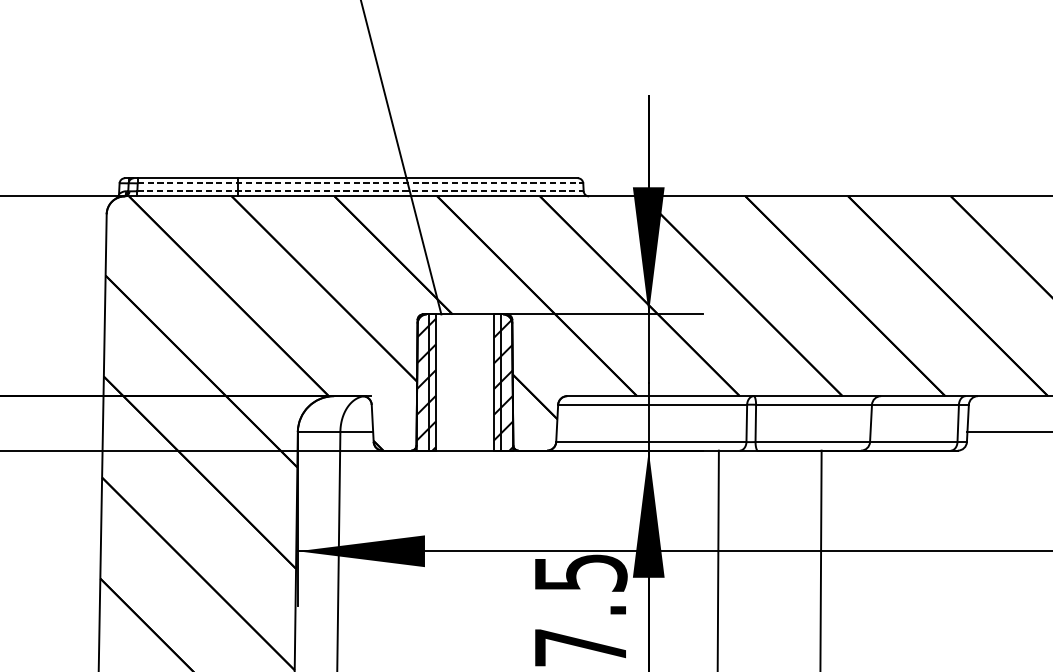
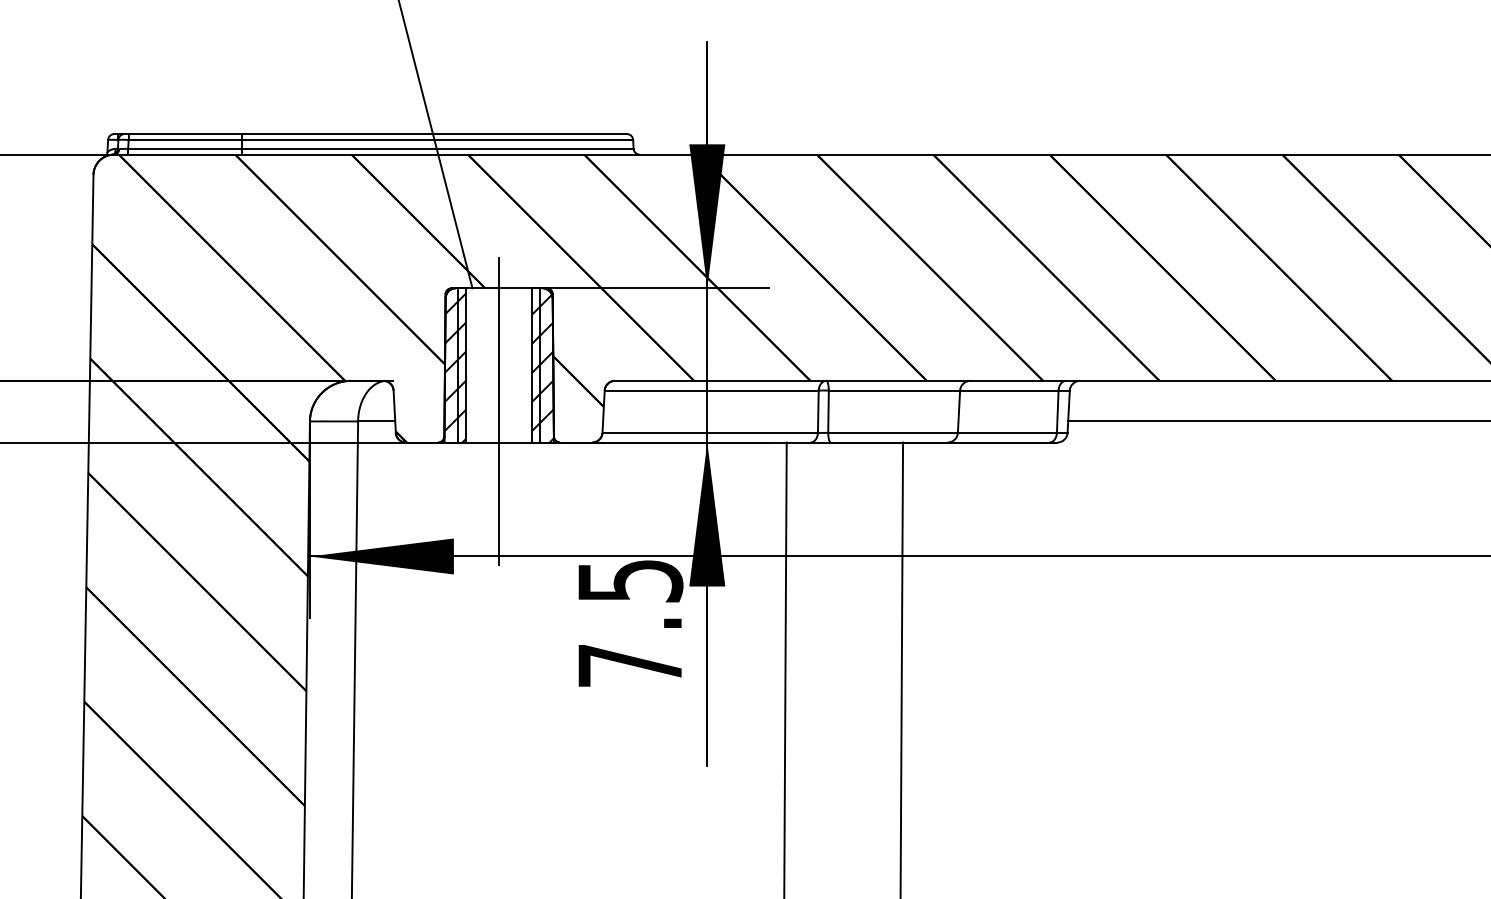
line: (361, 183) -> (381, 139), dashed -> solid
line: (360, 190) -> (380, 148), dashed -> solid
line: (465, 423) -> (499, 411), added

